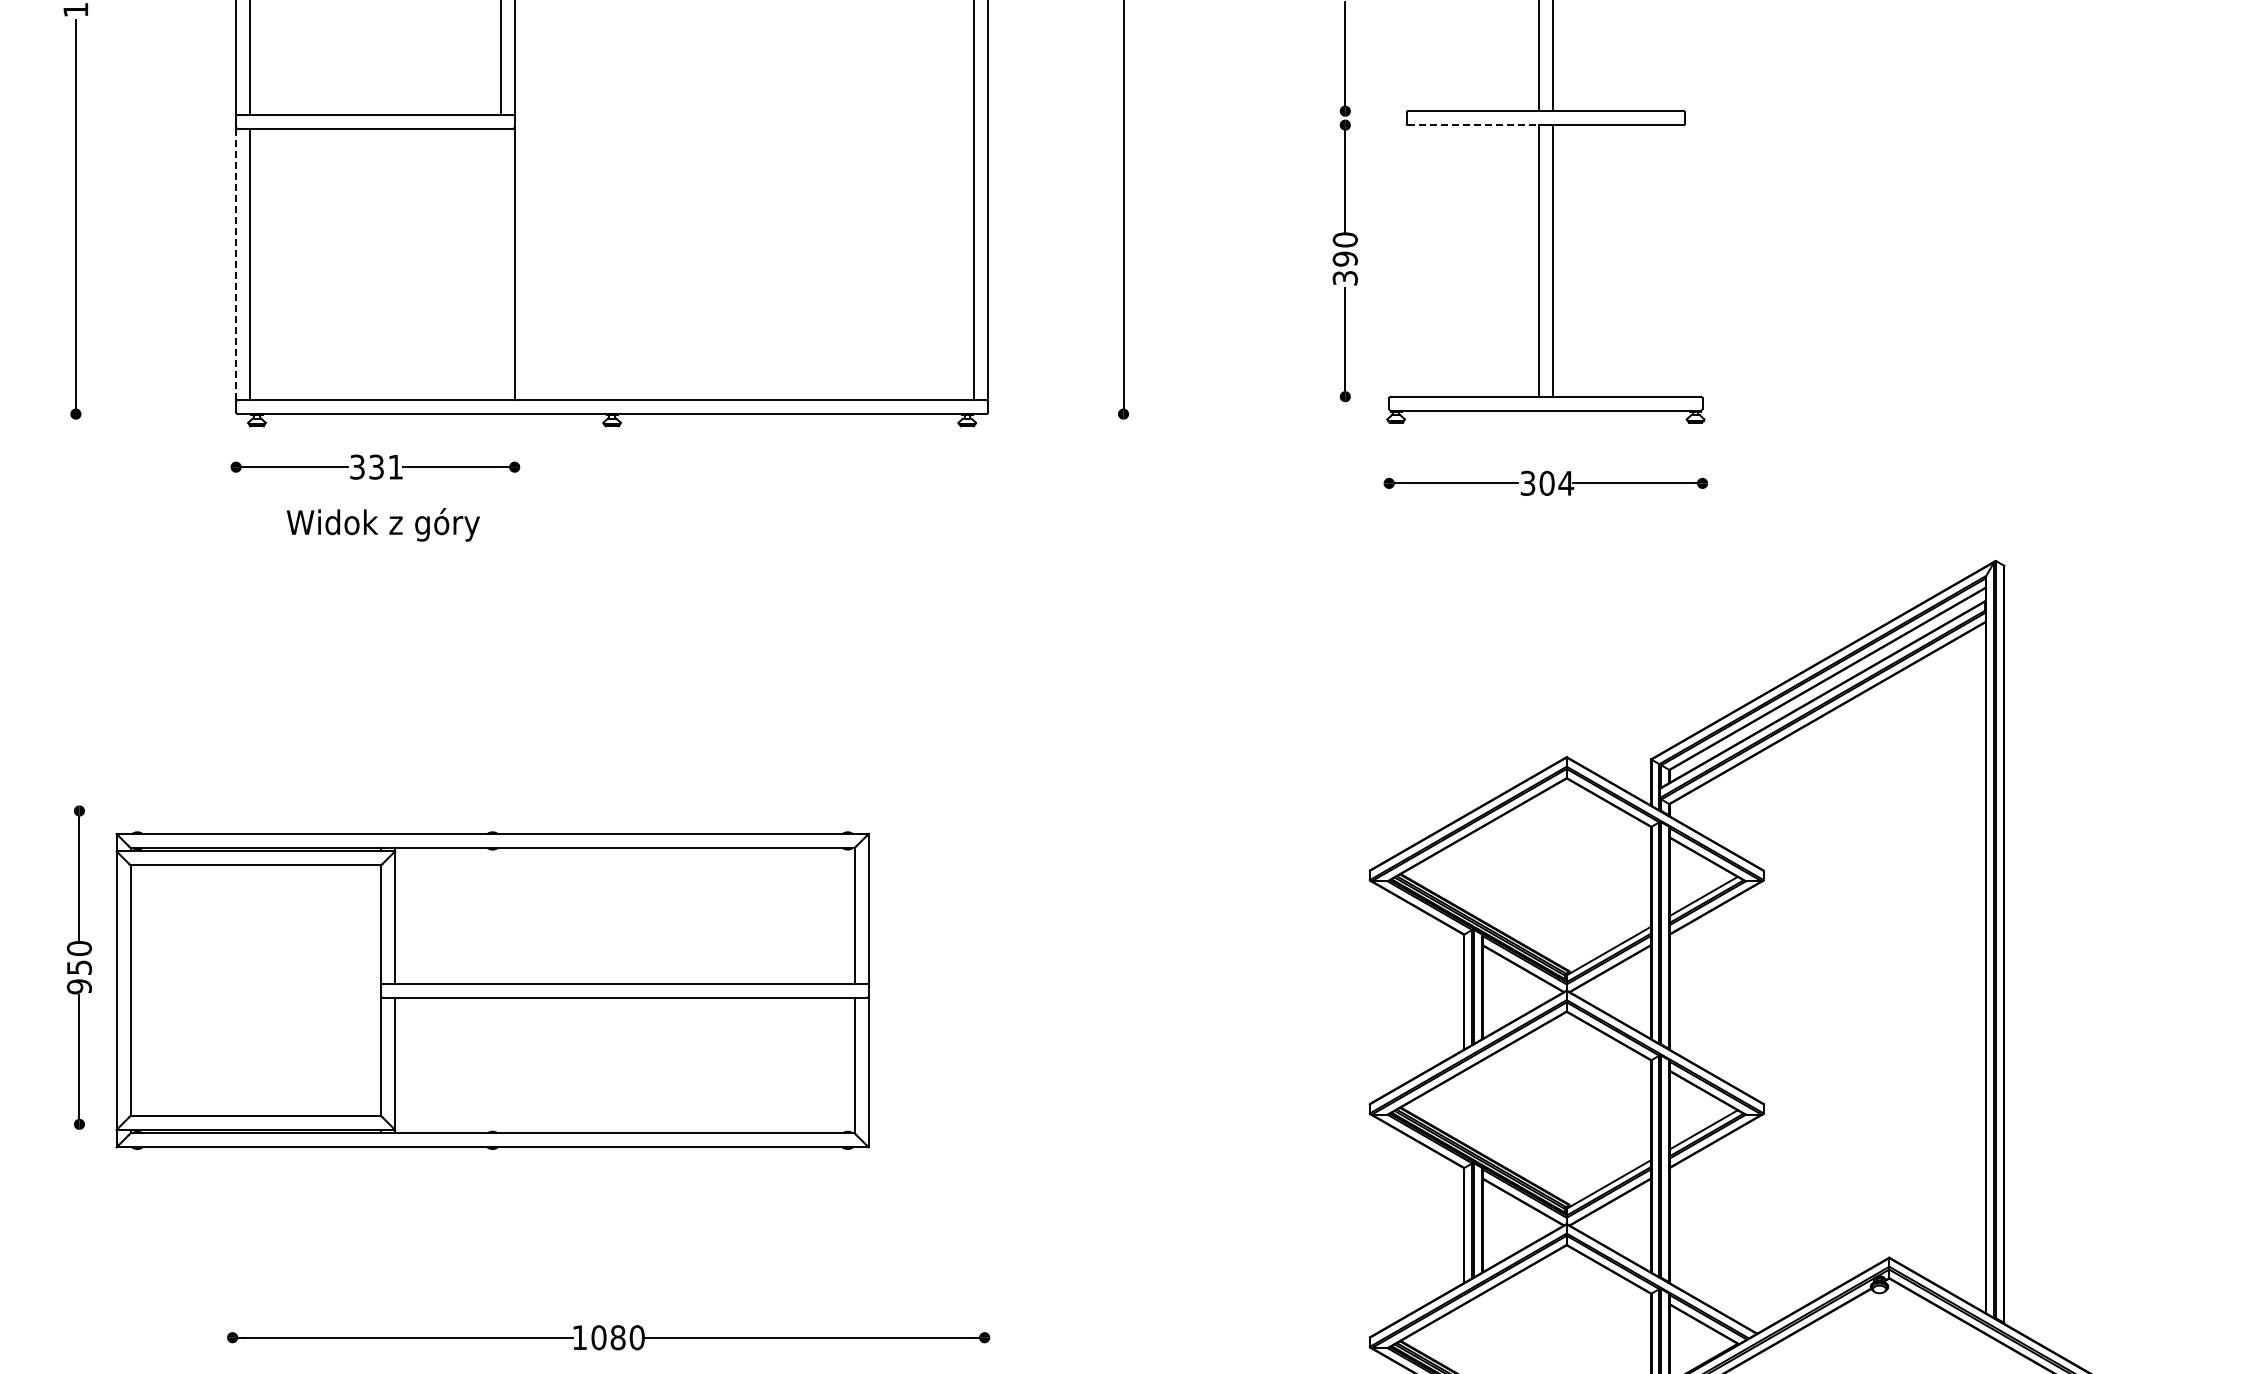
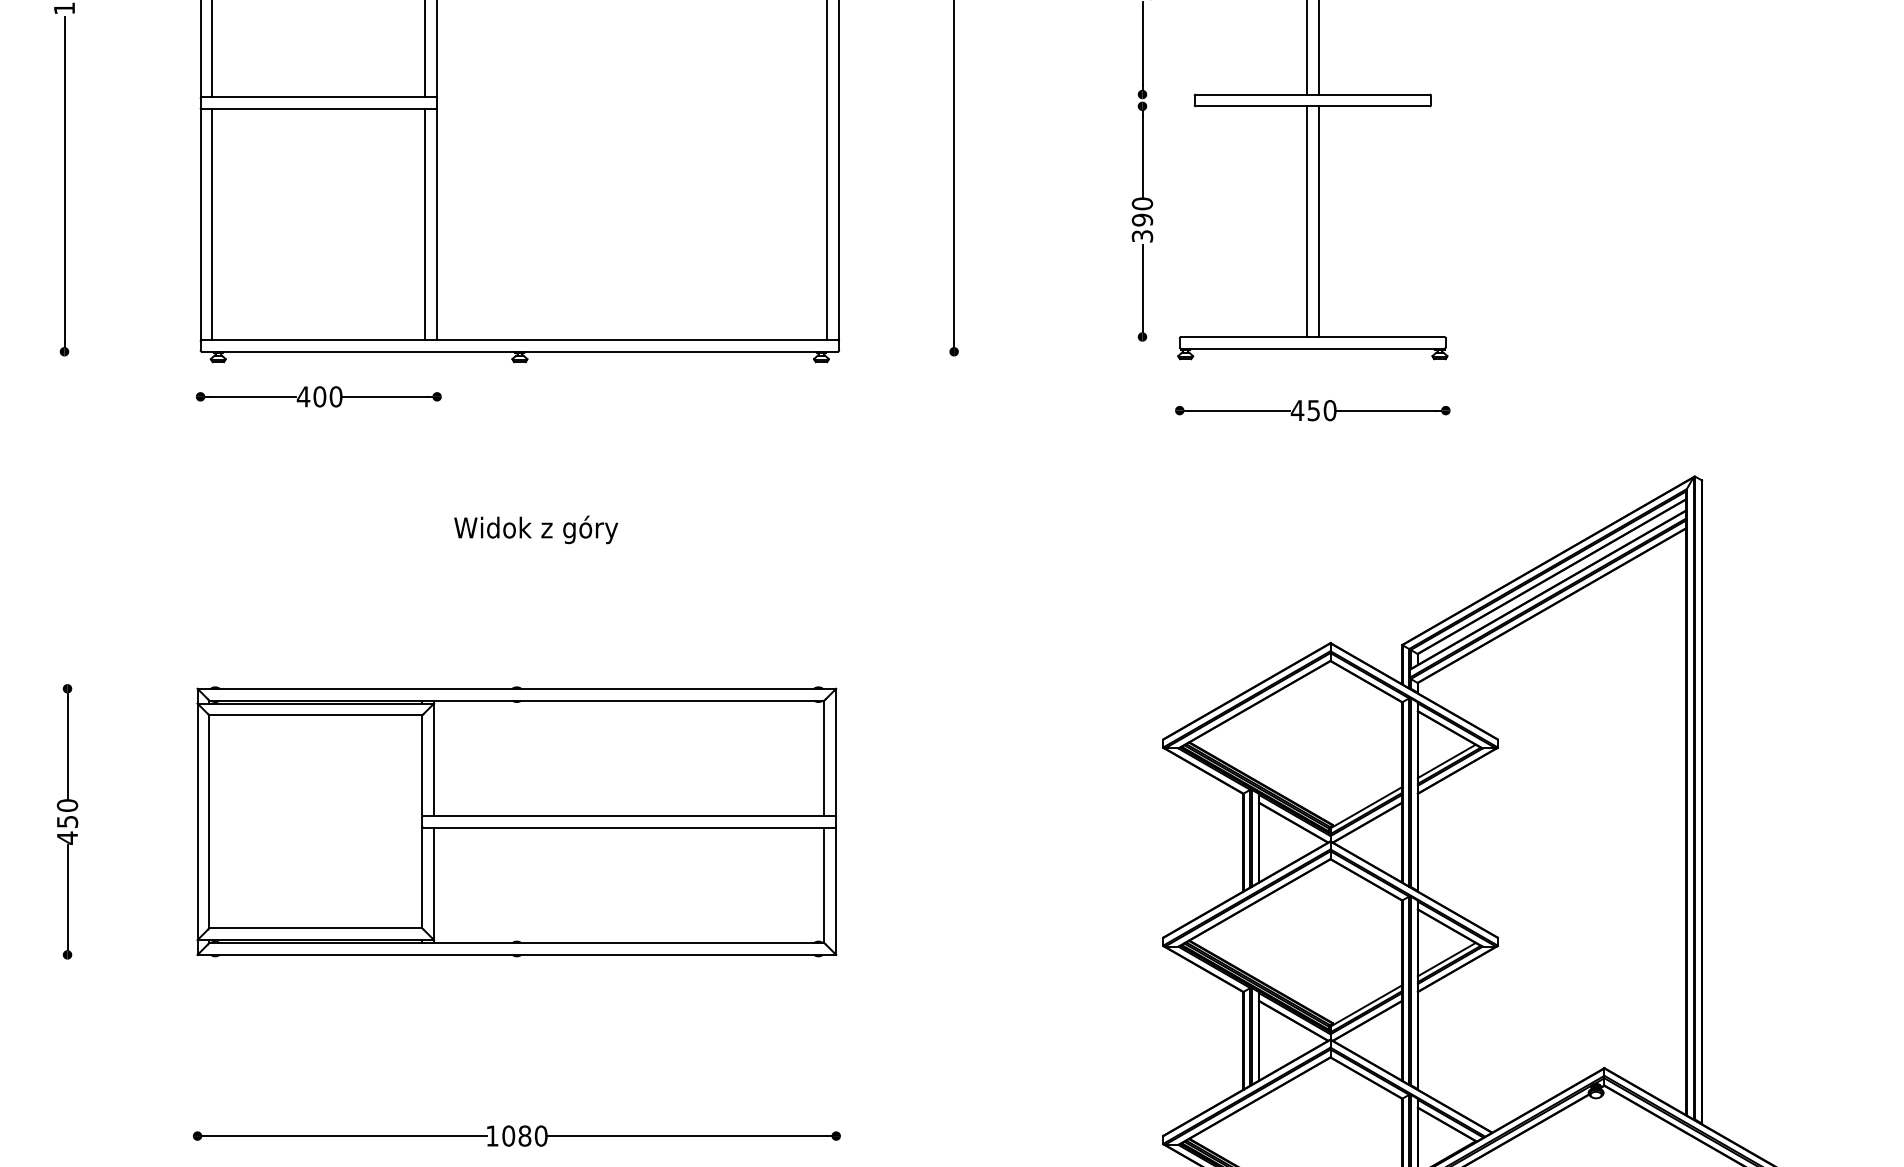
line: (1473, 125) -> (1251, 106), dashed -> solid
line: (236, 264) -> (200, 224), dashed -> solid
line: (500, 264) -> (425, 224), added
text: (376, 466) -> (319, 396), 331 -> 400
text: (1547, 482) -> (1314, 409), 304 -> 450
text: (382, 524) -> (535, 529), moved
text: (79, 986) -> (67, 837), 950 -> 450
part: (492, 990) -> (516, 821), moved

